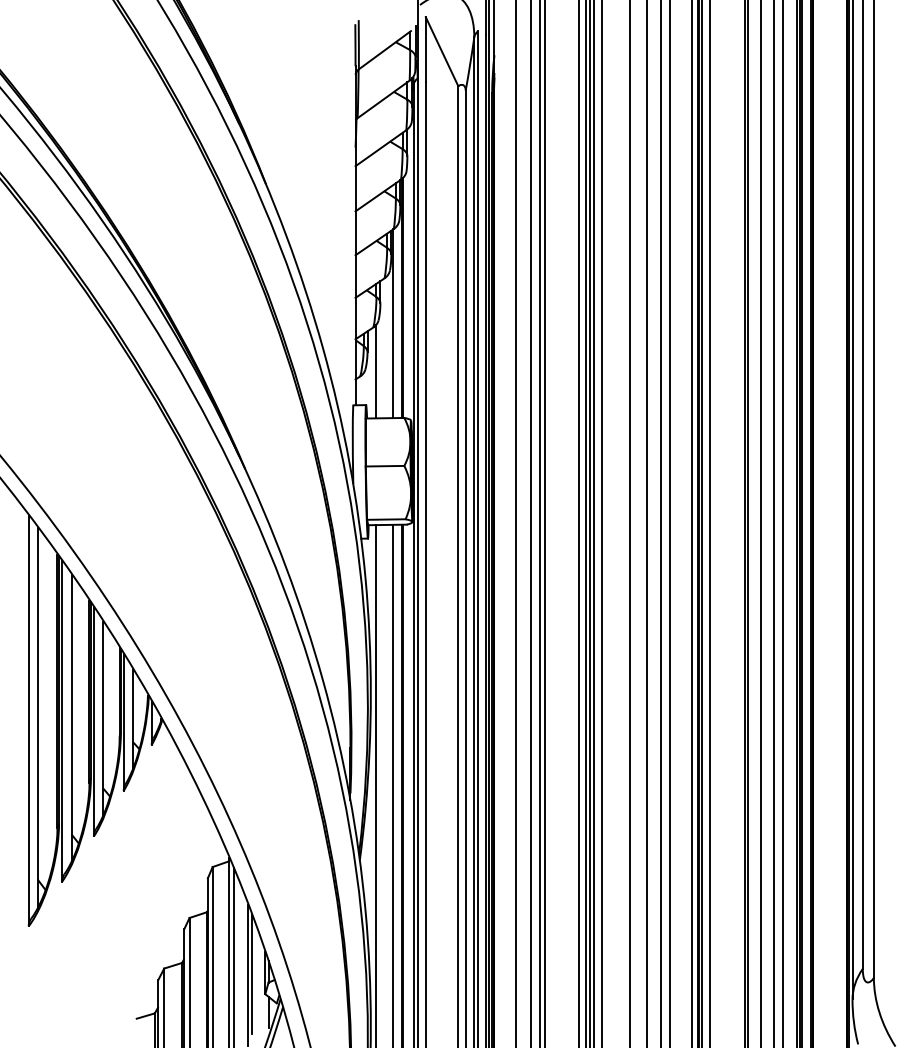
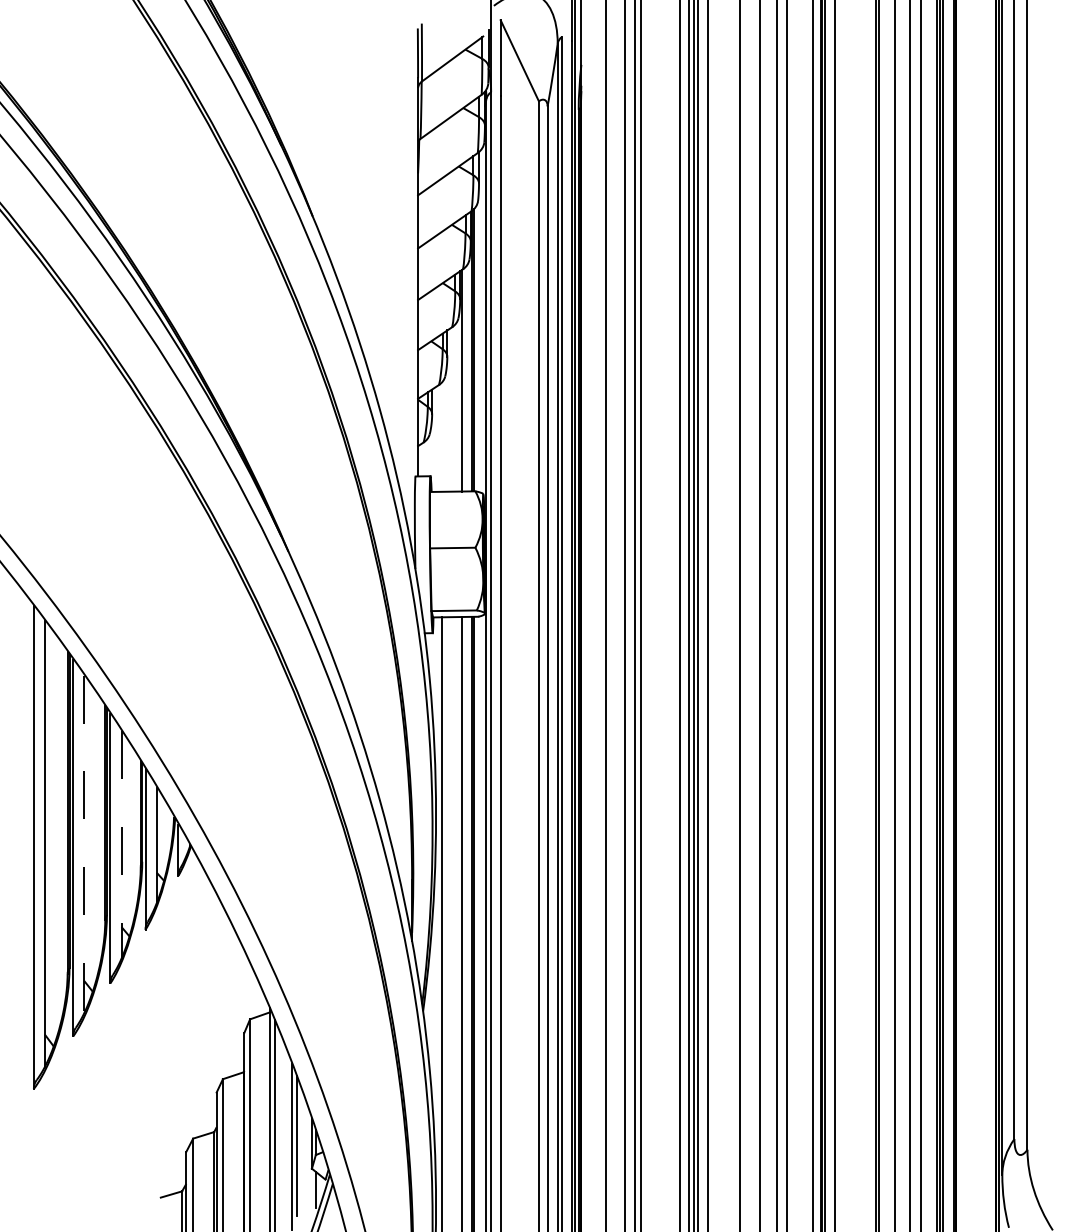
line: (376, 371) -> (442, 436), removed
line: (71, 718) -> (84, 844), solid -> dashed
line: (103, 718) -> (121, 844), solid -> dashed

